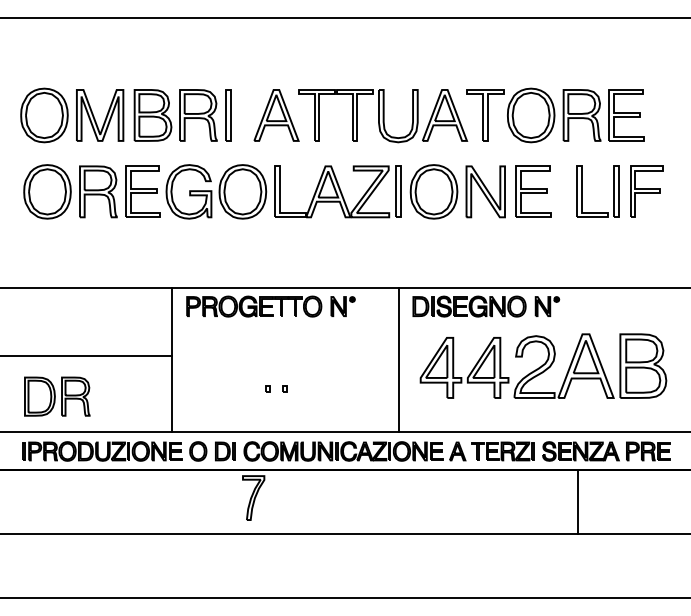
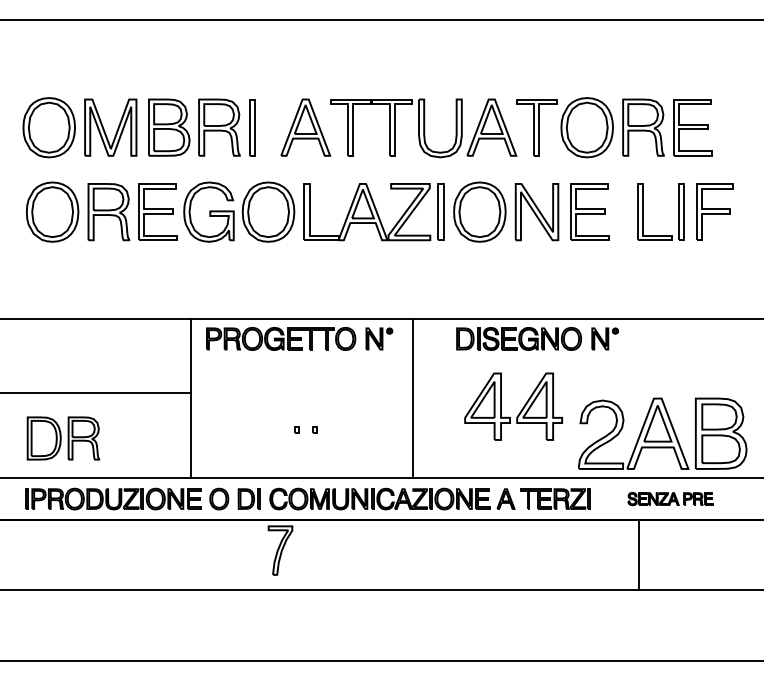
line: (398, 359) -> (412, 397), moved
part: (590, 365) -> (662, 433), moved
part: (606, 450) -> (670, 498), size x0.6

